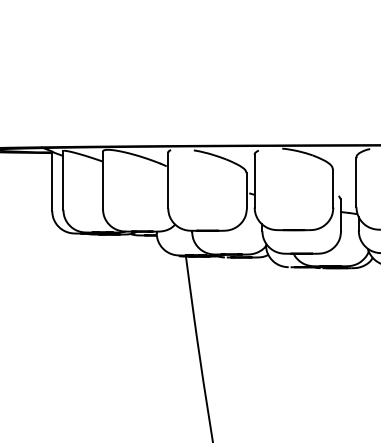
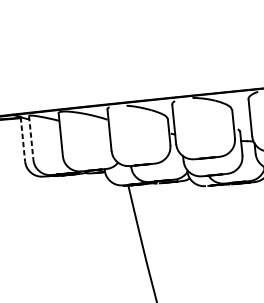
line: (52, 181) -> (23, 139), solid -> dashed
line: (63, 181) -> (31, 138), solid -> dashed

